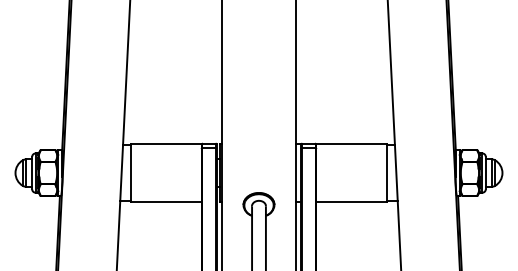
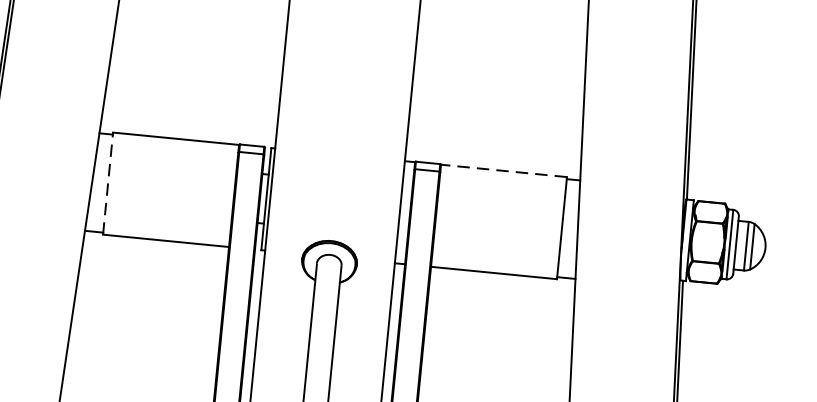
line: (351, 144) -> (503, 171), solid -> dashed
line: (130, 173) -> (107, 184), solid -> dashed

